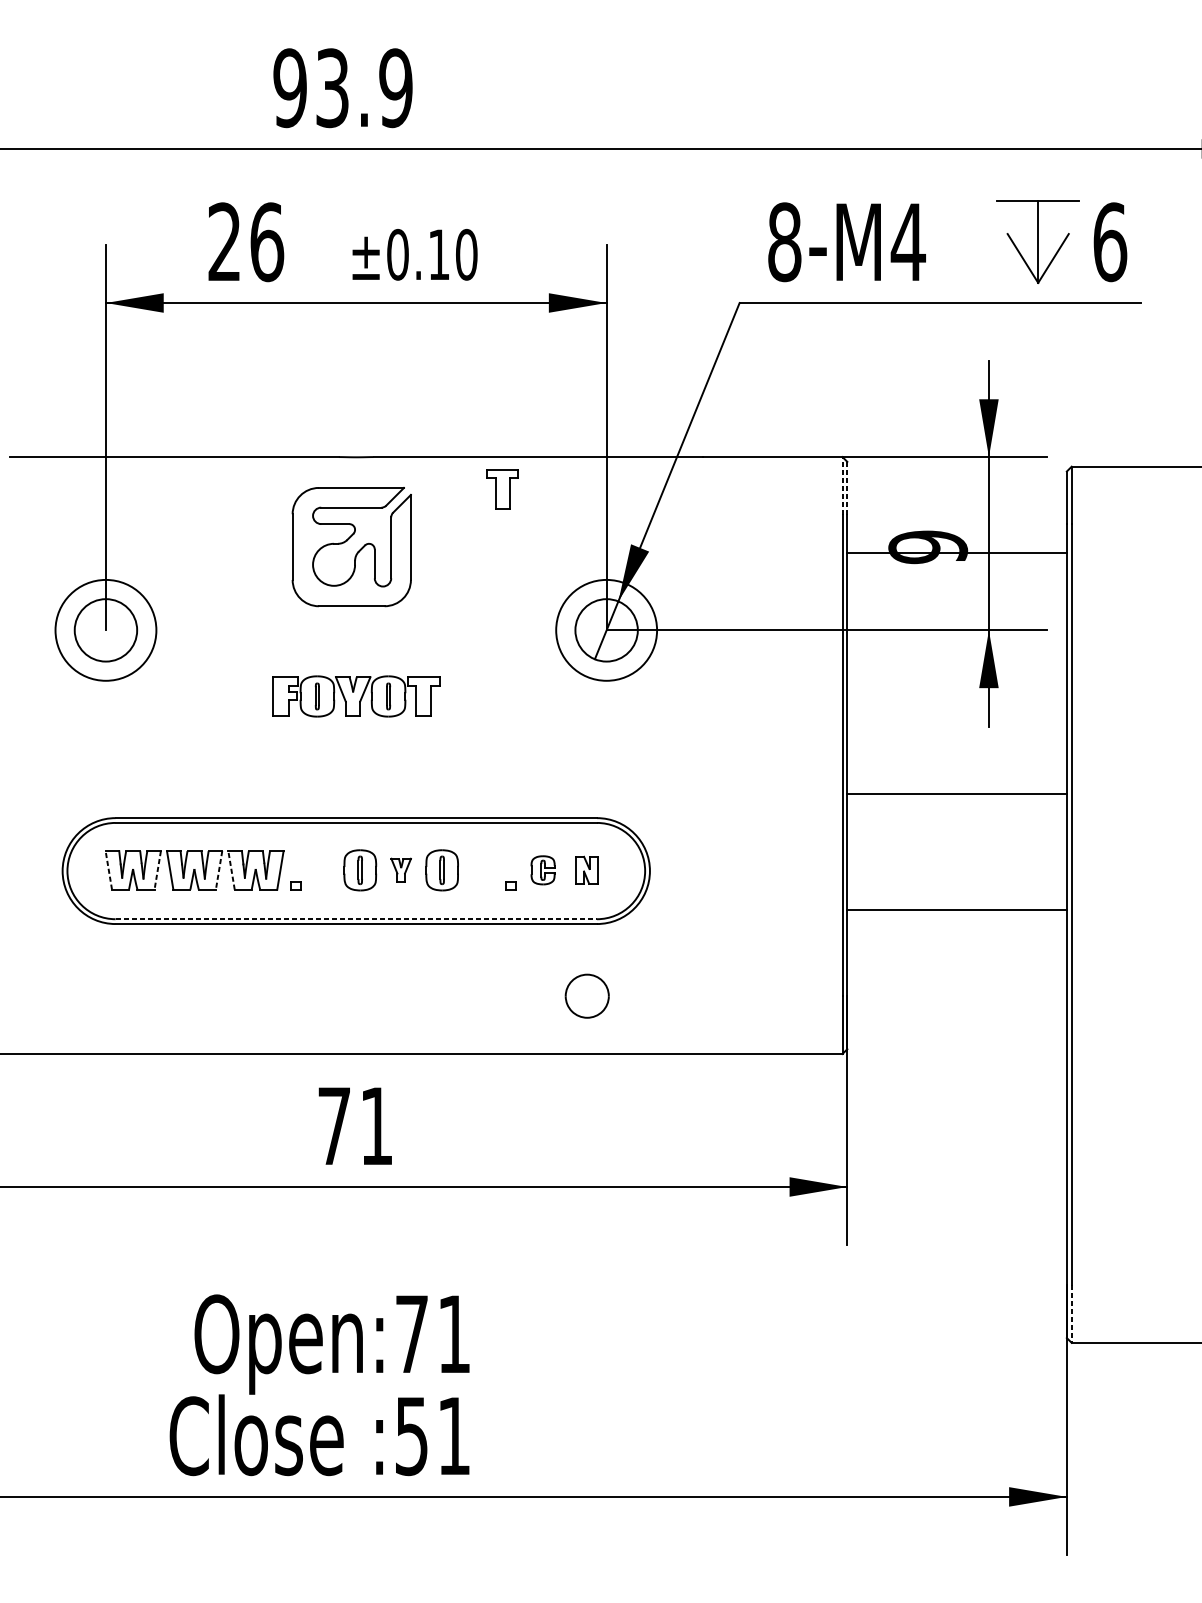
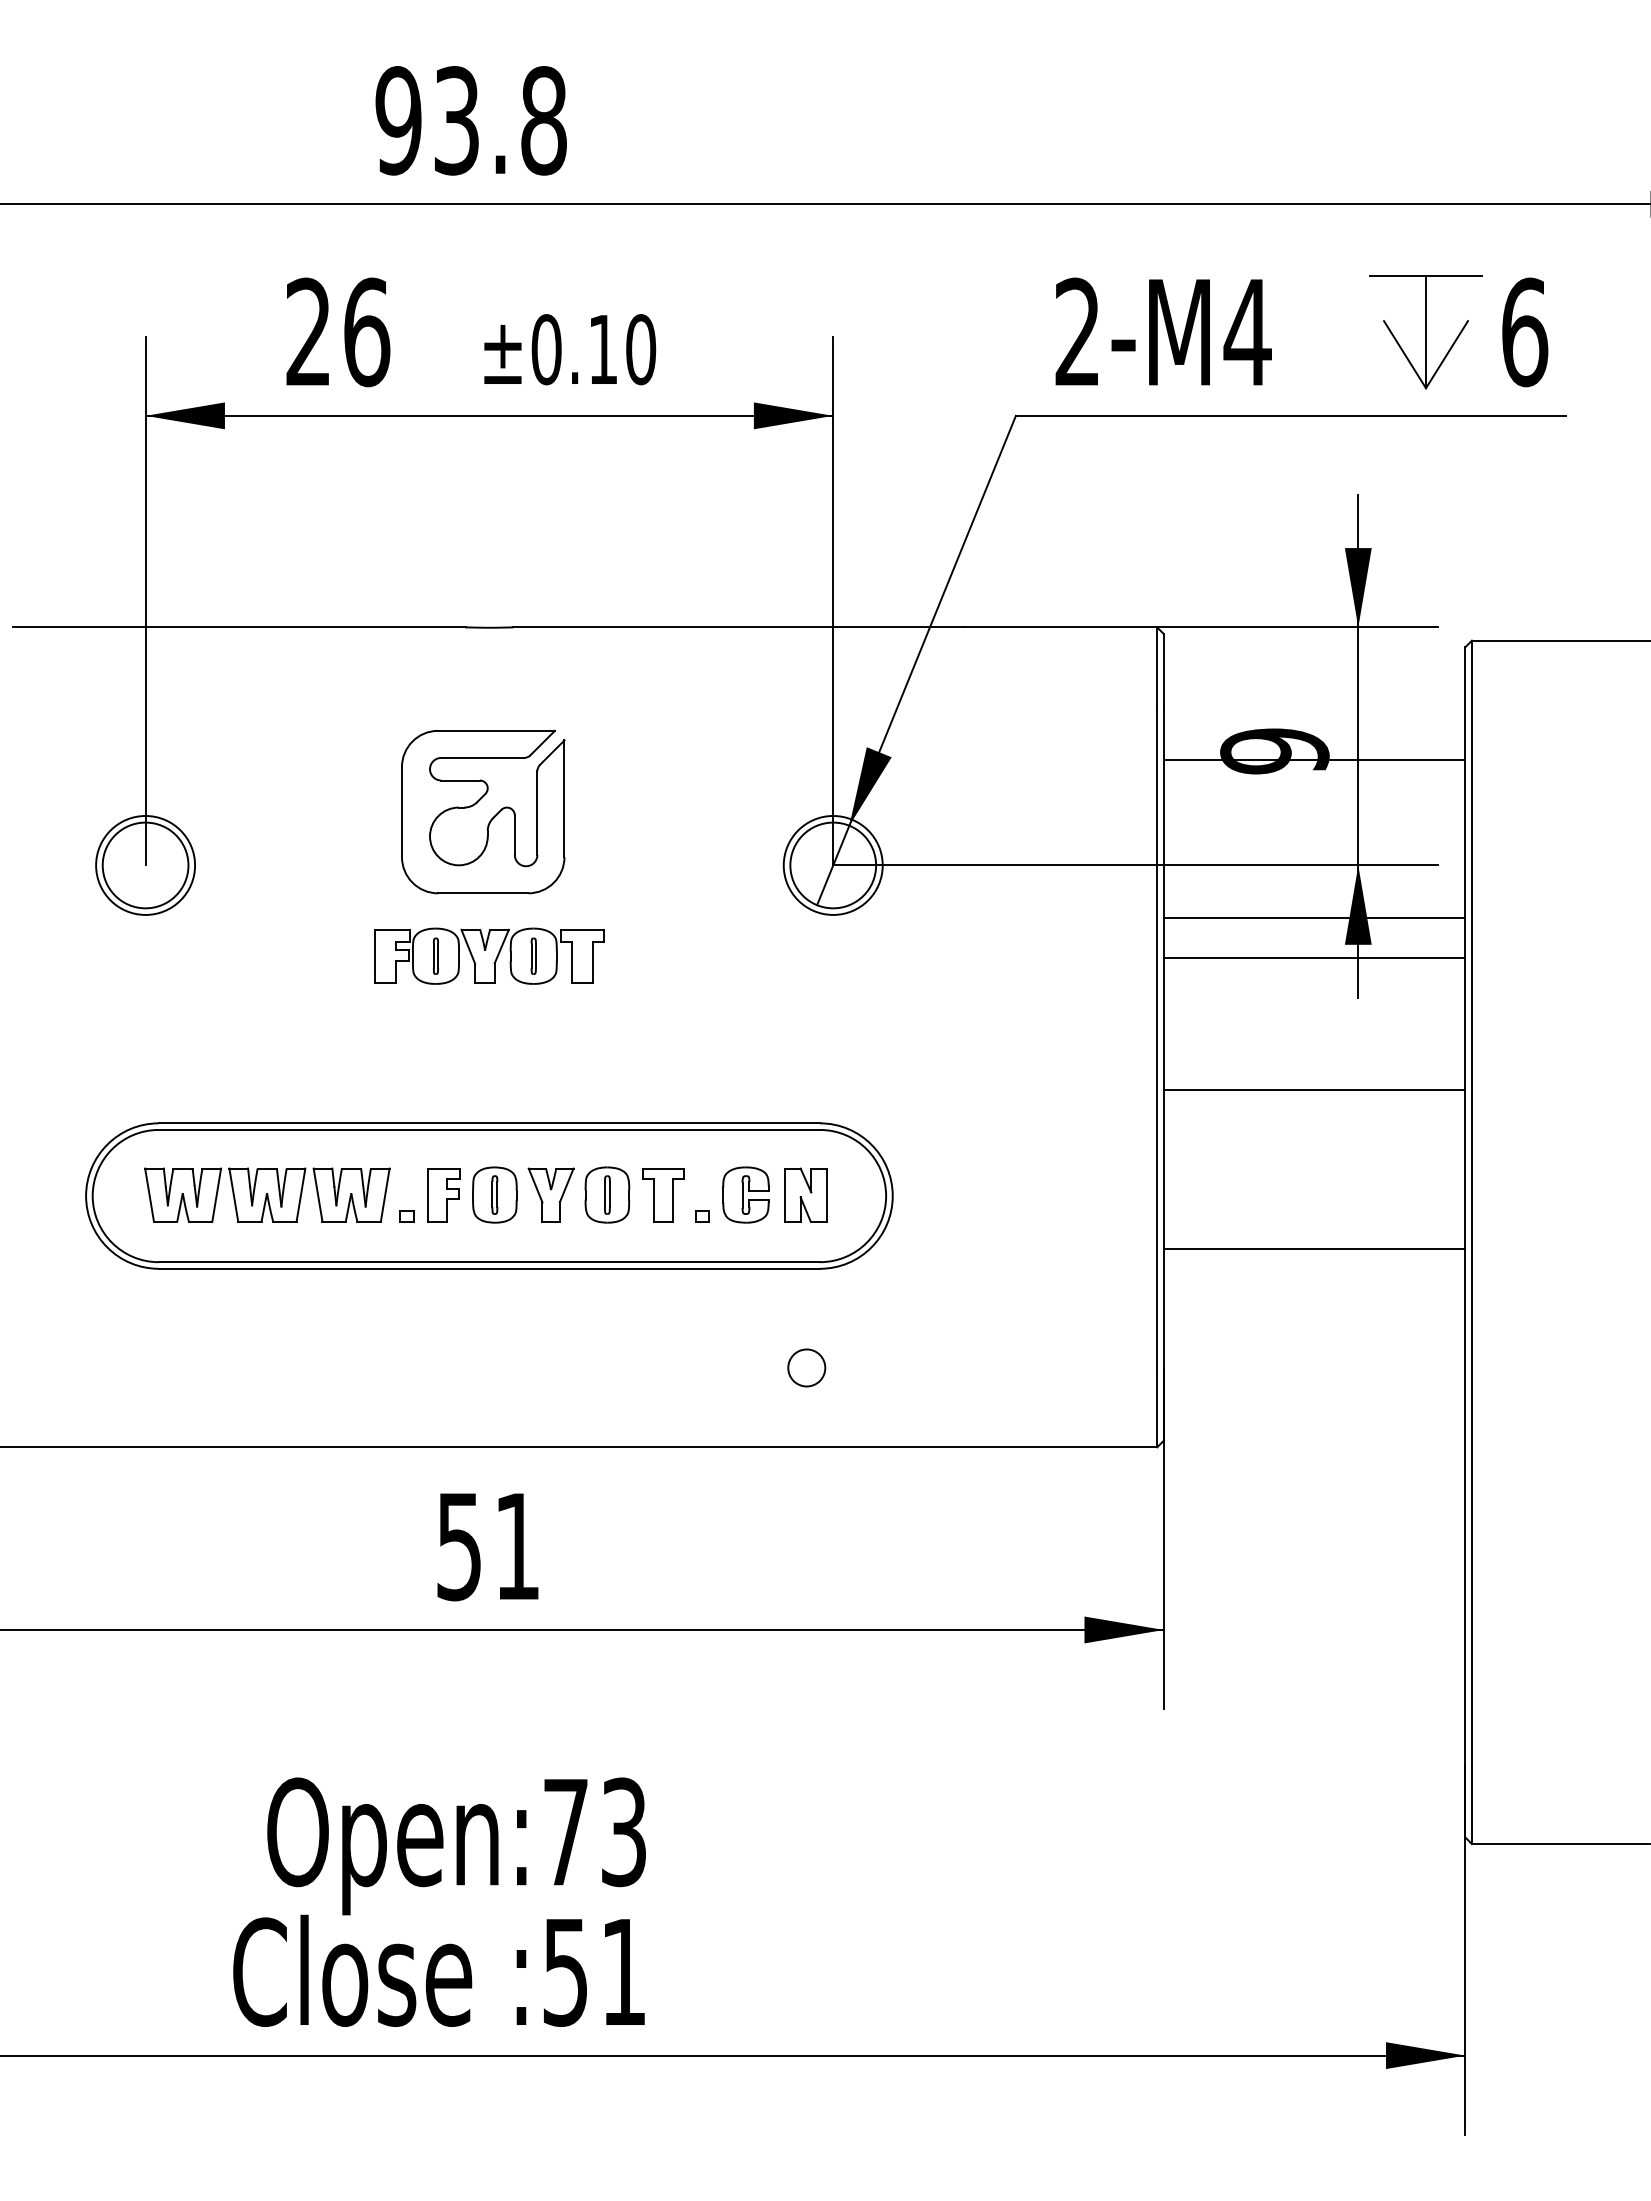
text: (395, 87) -> (543, 120), 93.9 -> 93.8
text: (784, 242) -> (1077, 332), 8-M4 -> 2-M4
line: (842, 486) -> (1157, 667), dashed -> solid
line: (847, 488) -> (1163, 670), dashed -> solid
part: (502, 489) -> (663, 1195), moved
part: (346, 541) -> (476, 804), moved
circle: (105, 629) -> (145, 864), size x0.71
circle: (606, 629) -> (832, 864), size x0.71
line: (957, 668) -> (1314, 918), added
line: (957, 698) -> (1314, 958), added
part: (400, 869) -> (550, 1194), size x1.67
part: (542, 869) -> (745, 1194), size x1.43
part: (586, 869) -> (805, 1194), size x1.43
line: (108, 870) -> (149, 1195), dashed -> solid
line: (157, 870) -> (216, 1195), dashed -> solid
line: (218, 870) -> (300, 1195), dashed -> solid
line: (231, 870) -> (318, 1195), dashed -> solid
part: (322, 870) -> (443, 1195), added
line: (356, 919) -> (489, 1262), dashed -> solid
part: (587, 995) -> (806, 1367), size x0.62
text: (333, 1126) -> (458, 1547), 71 -> 51
line: (1071, 1314) -> (1471, 1804), dashed -> solid
text: (453, 1334) -> (623, 1832), Open:71 -> Open:73

